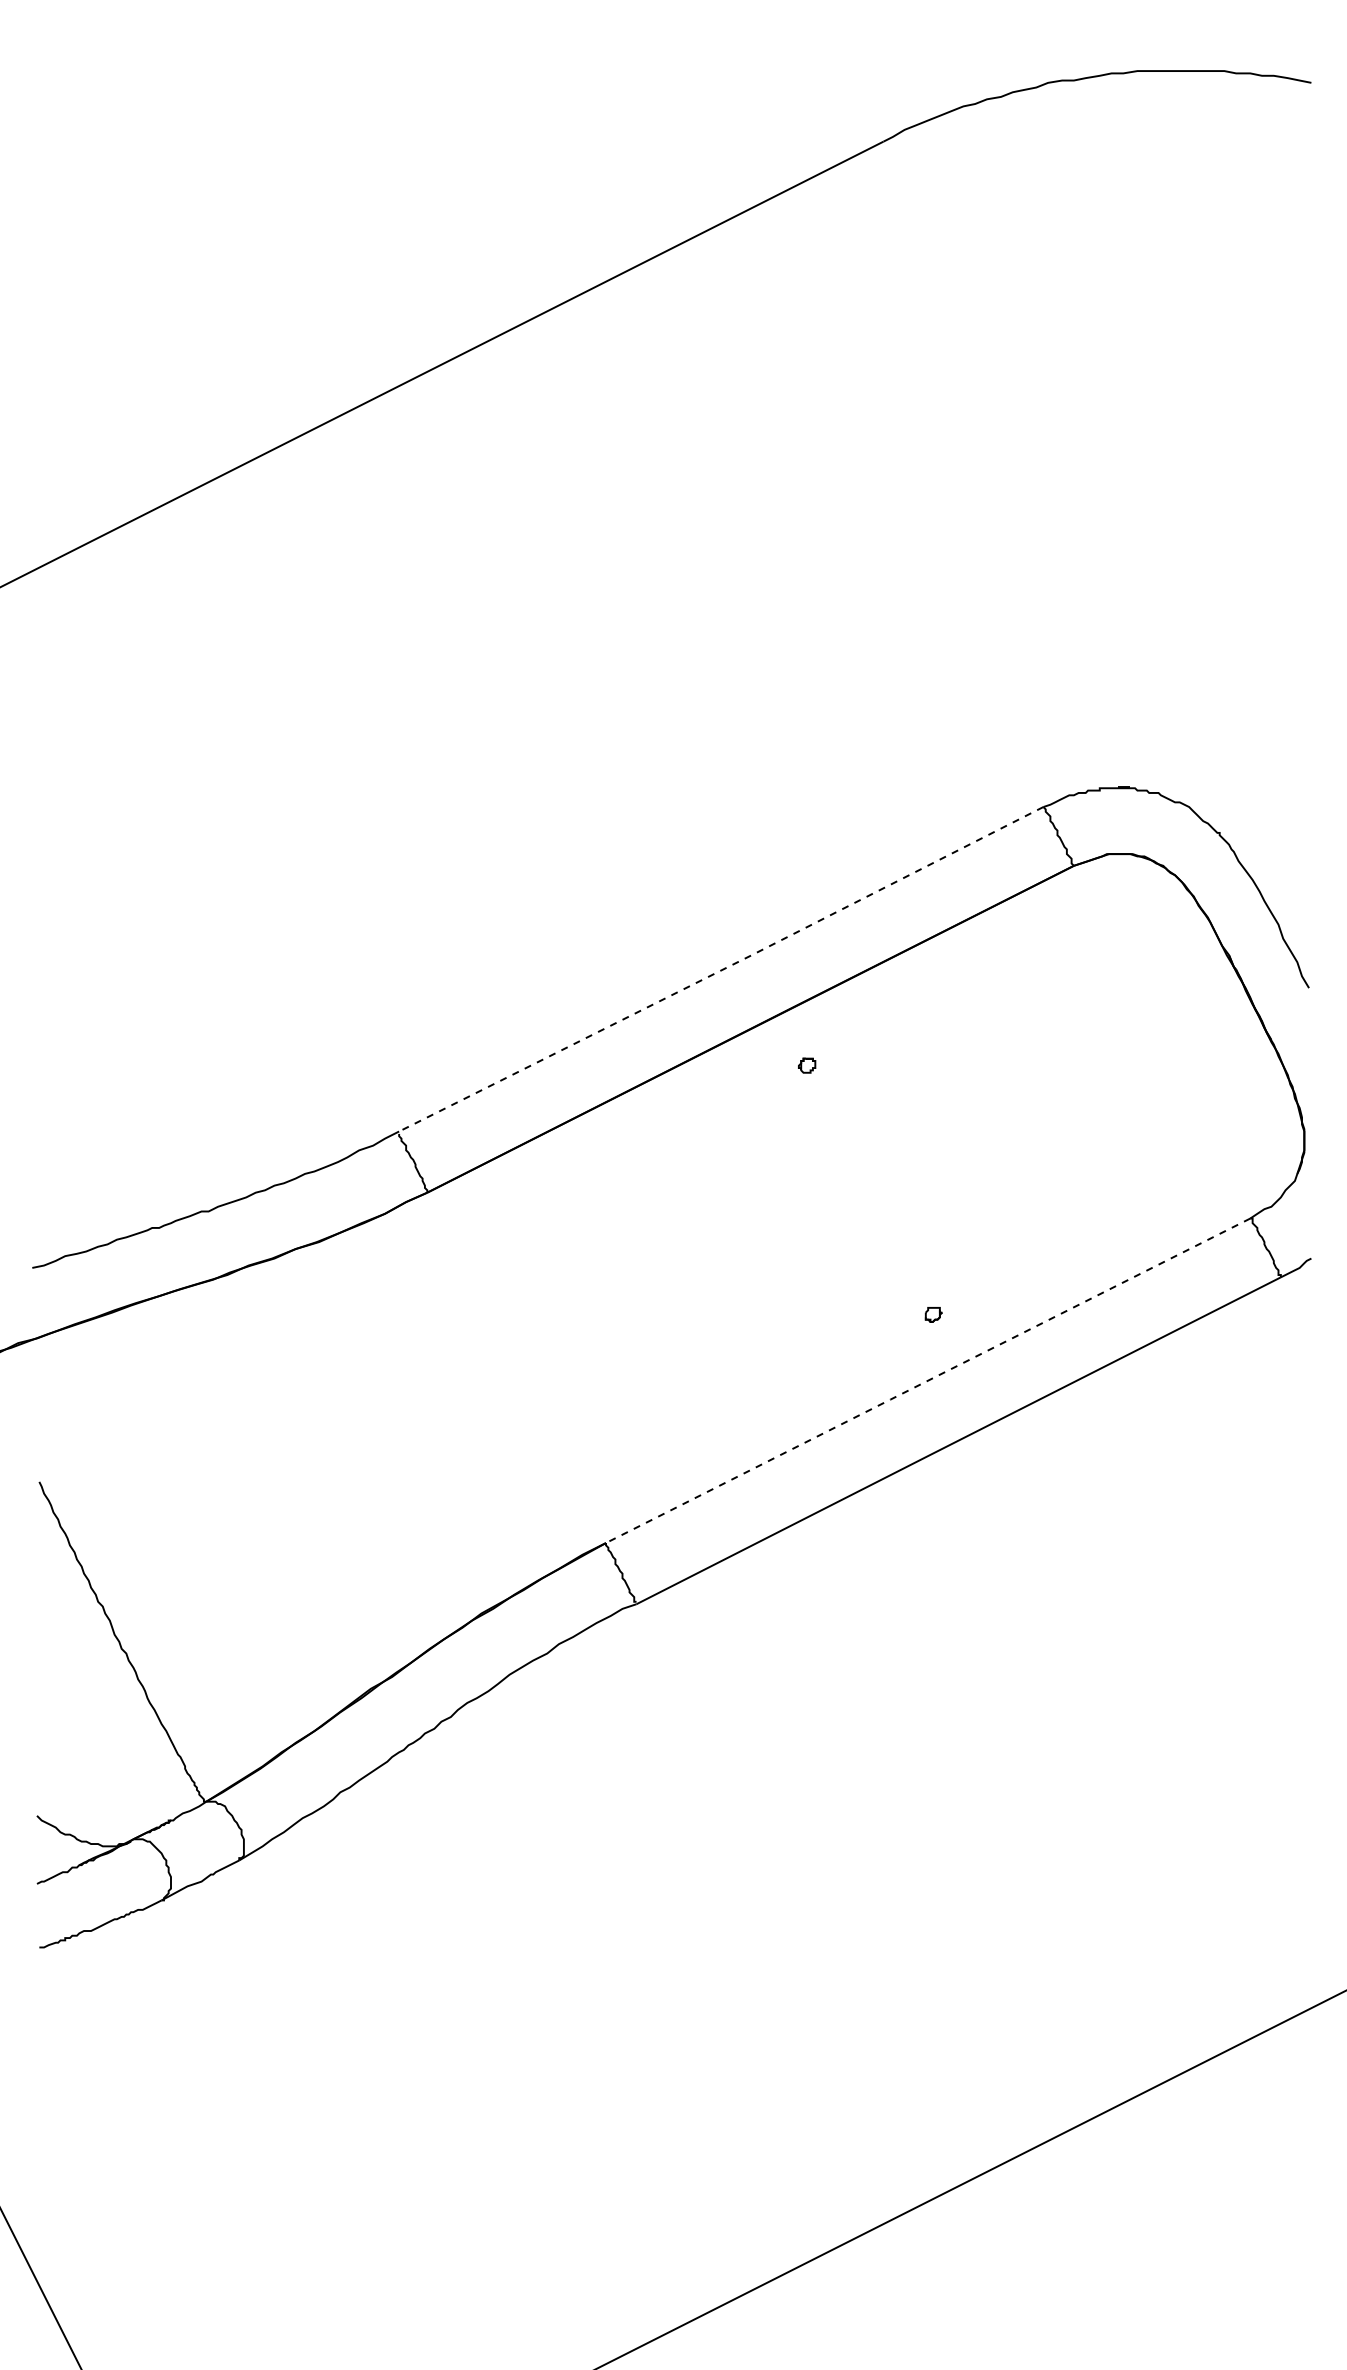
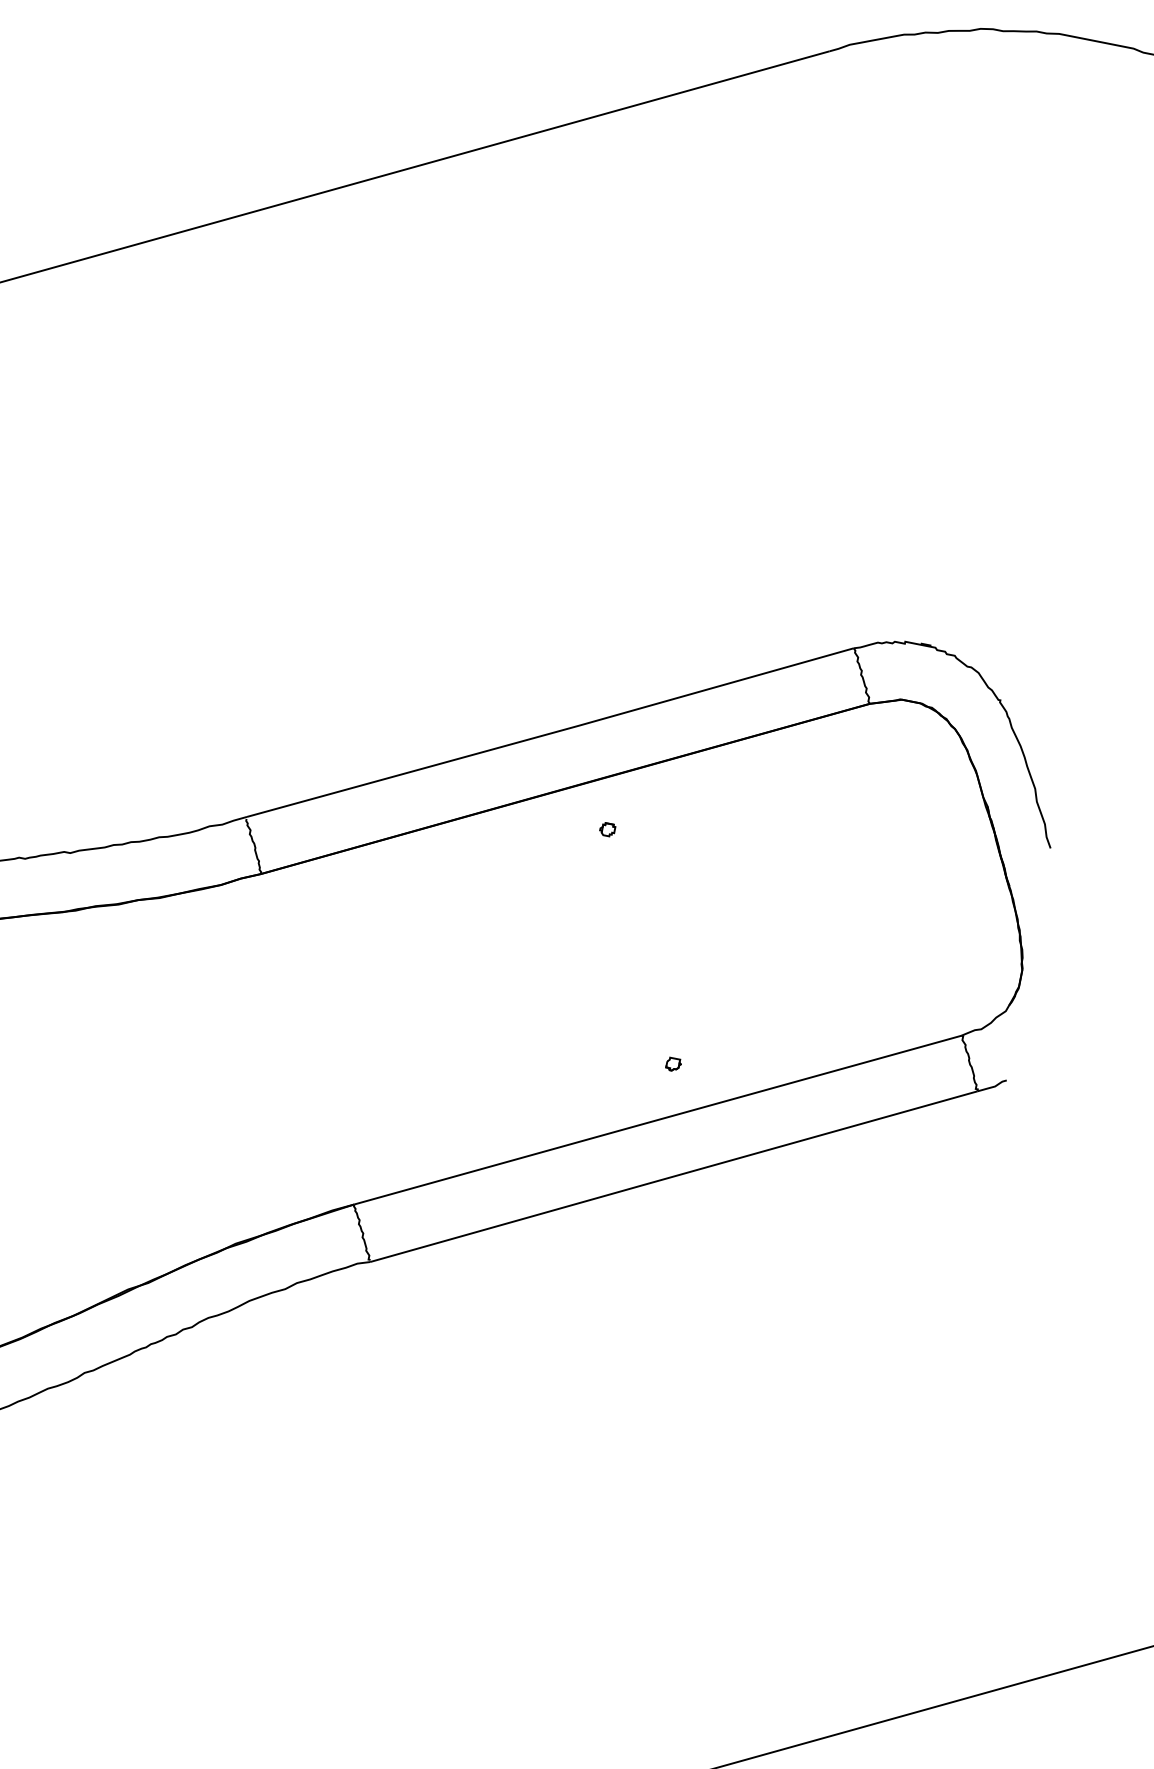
line: (722, 969) -> (551, 733), dashed -> solid
line: (927, 1381) -> (657, 1120), dashed -> solid

